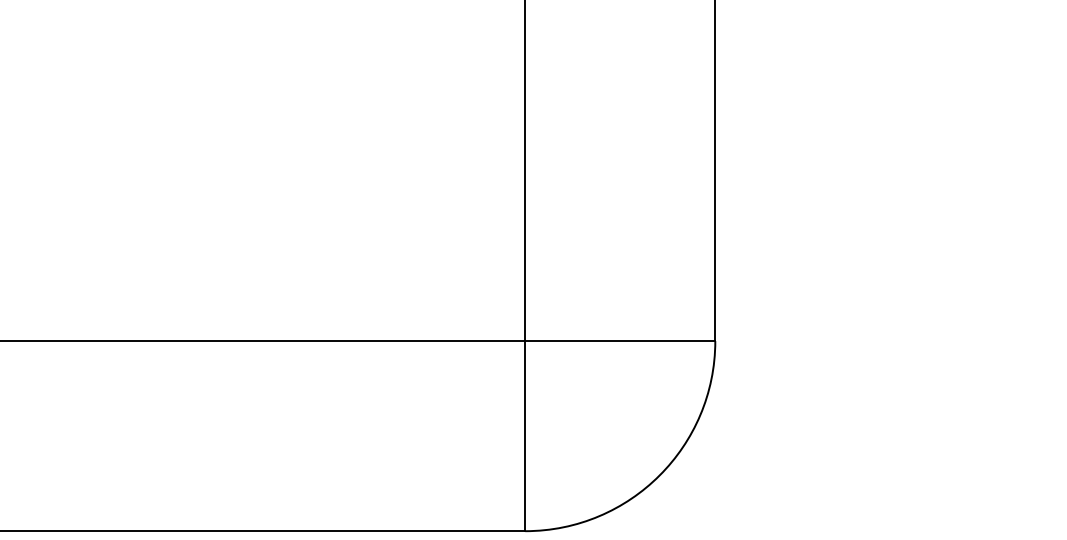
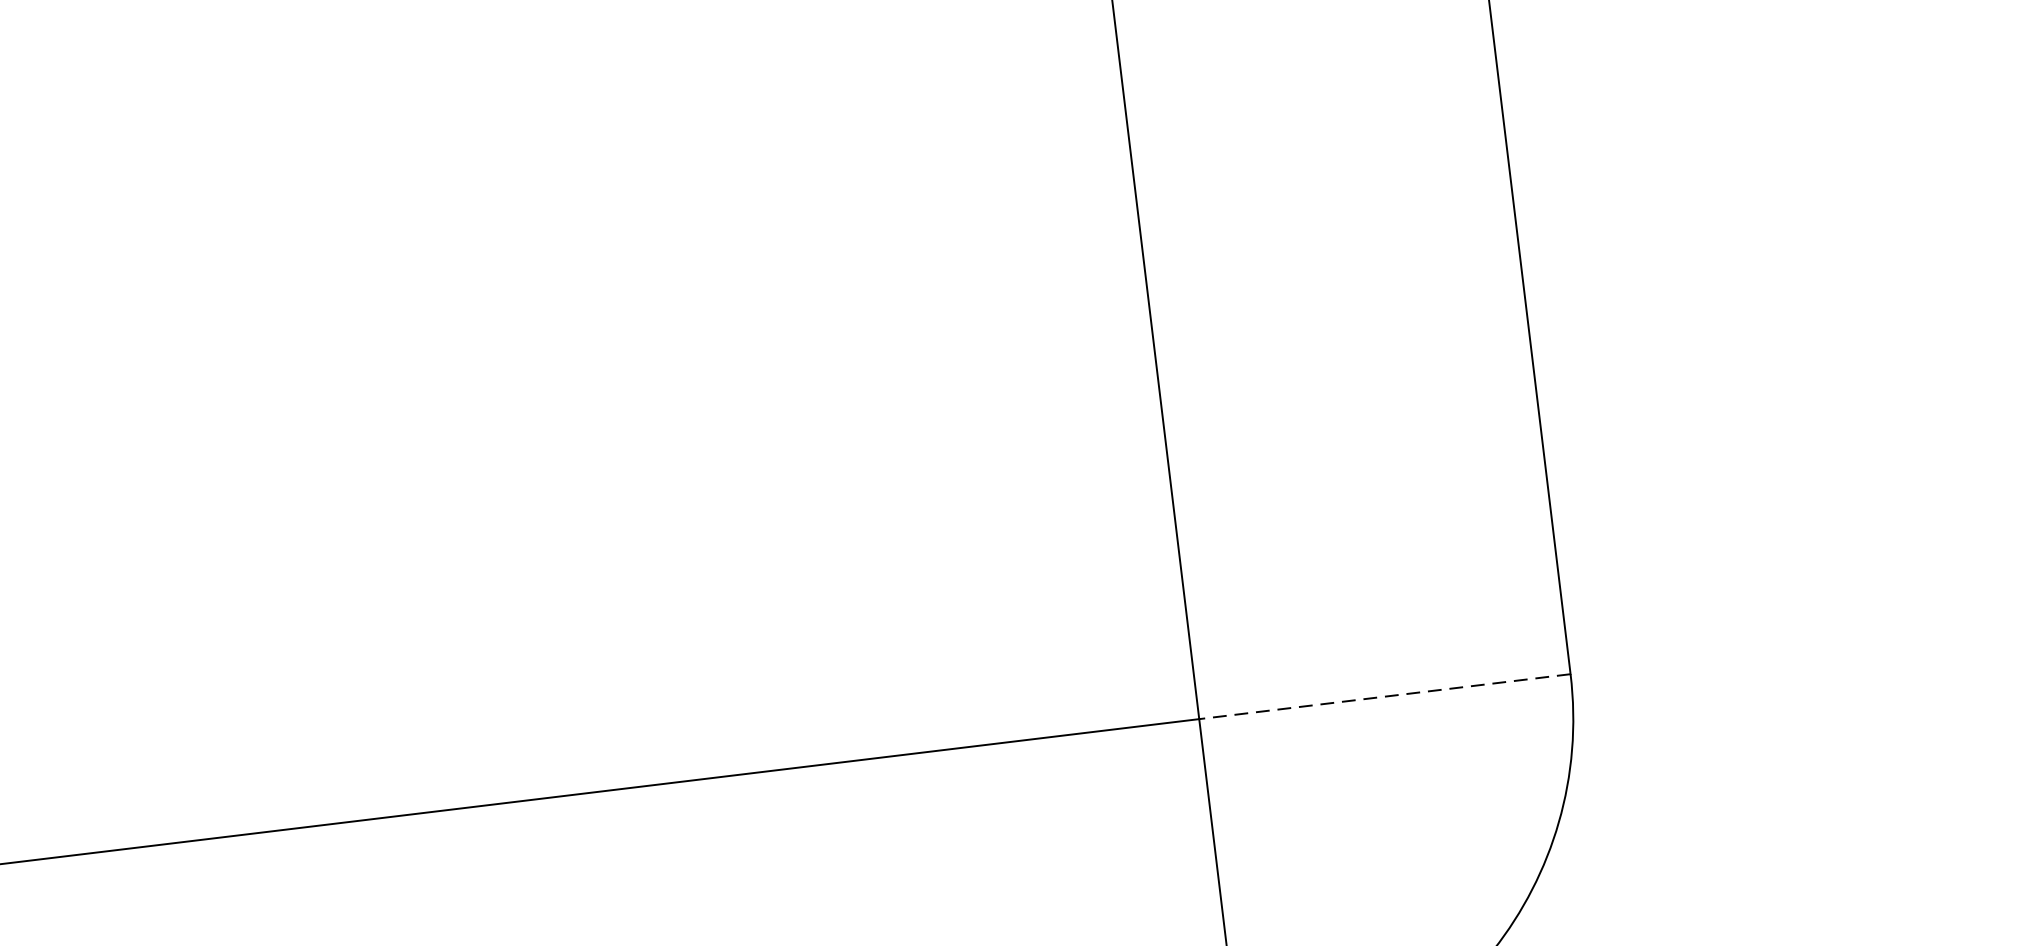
line: (619, 341) -> (1383, 697), solid -> dashed

